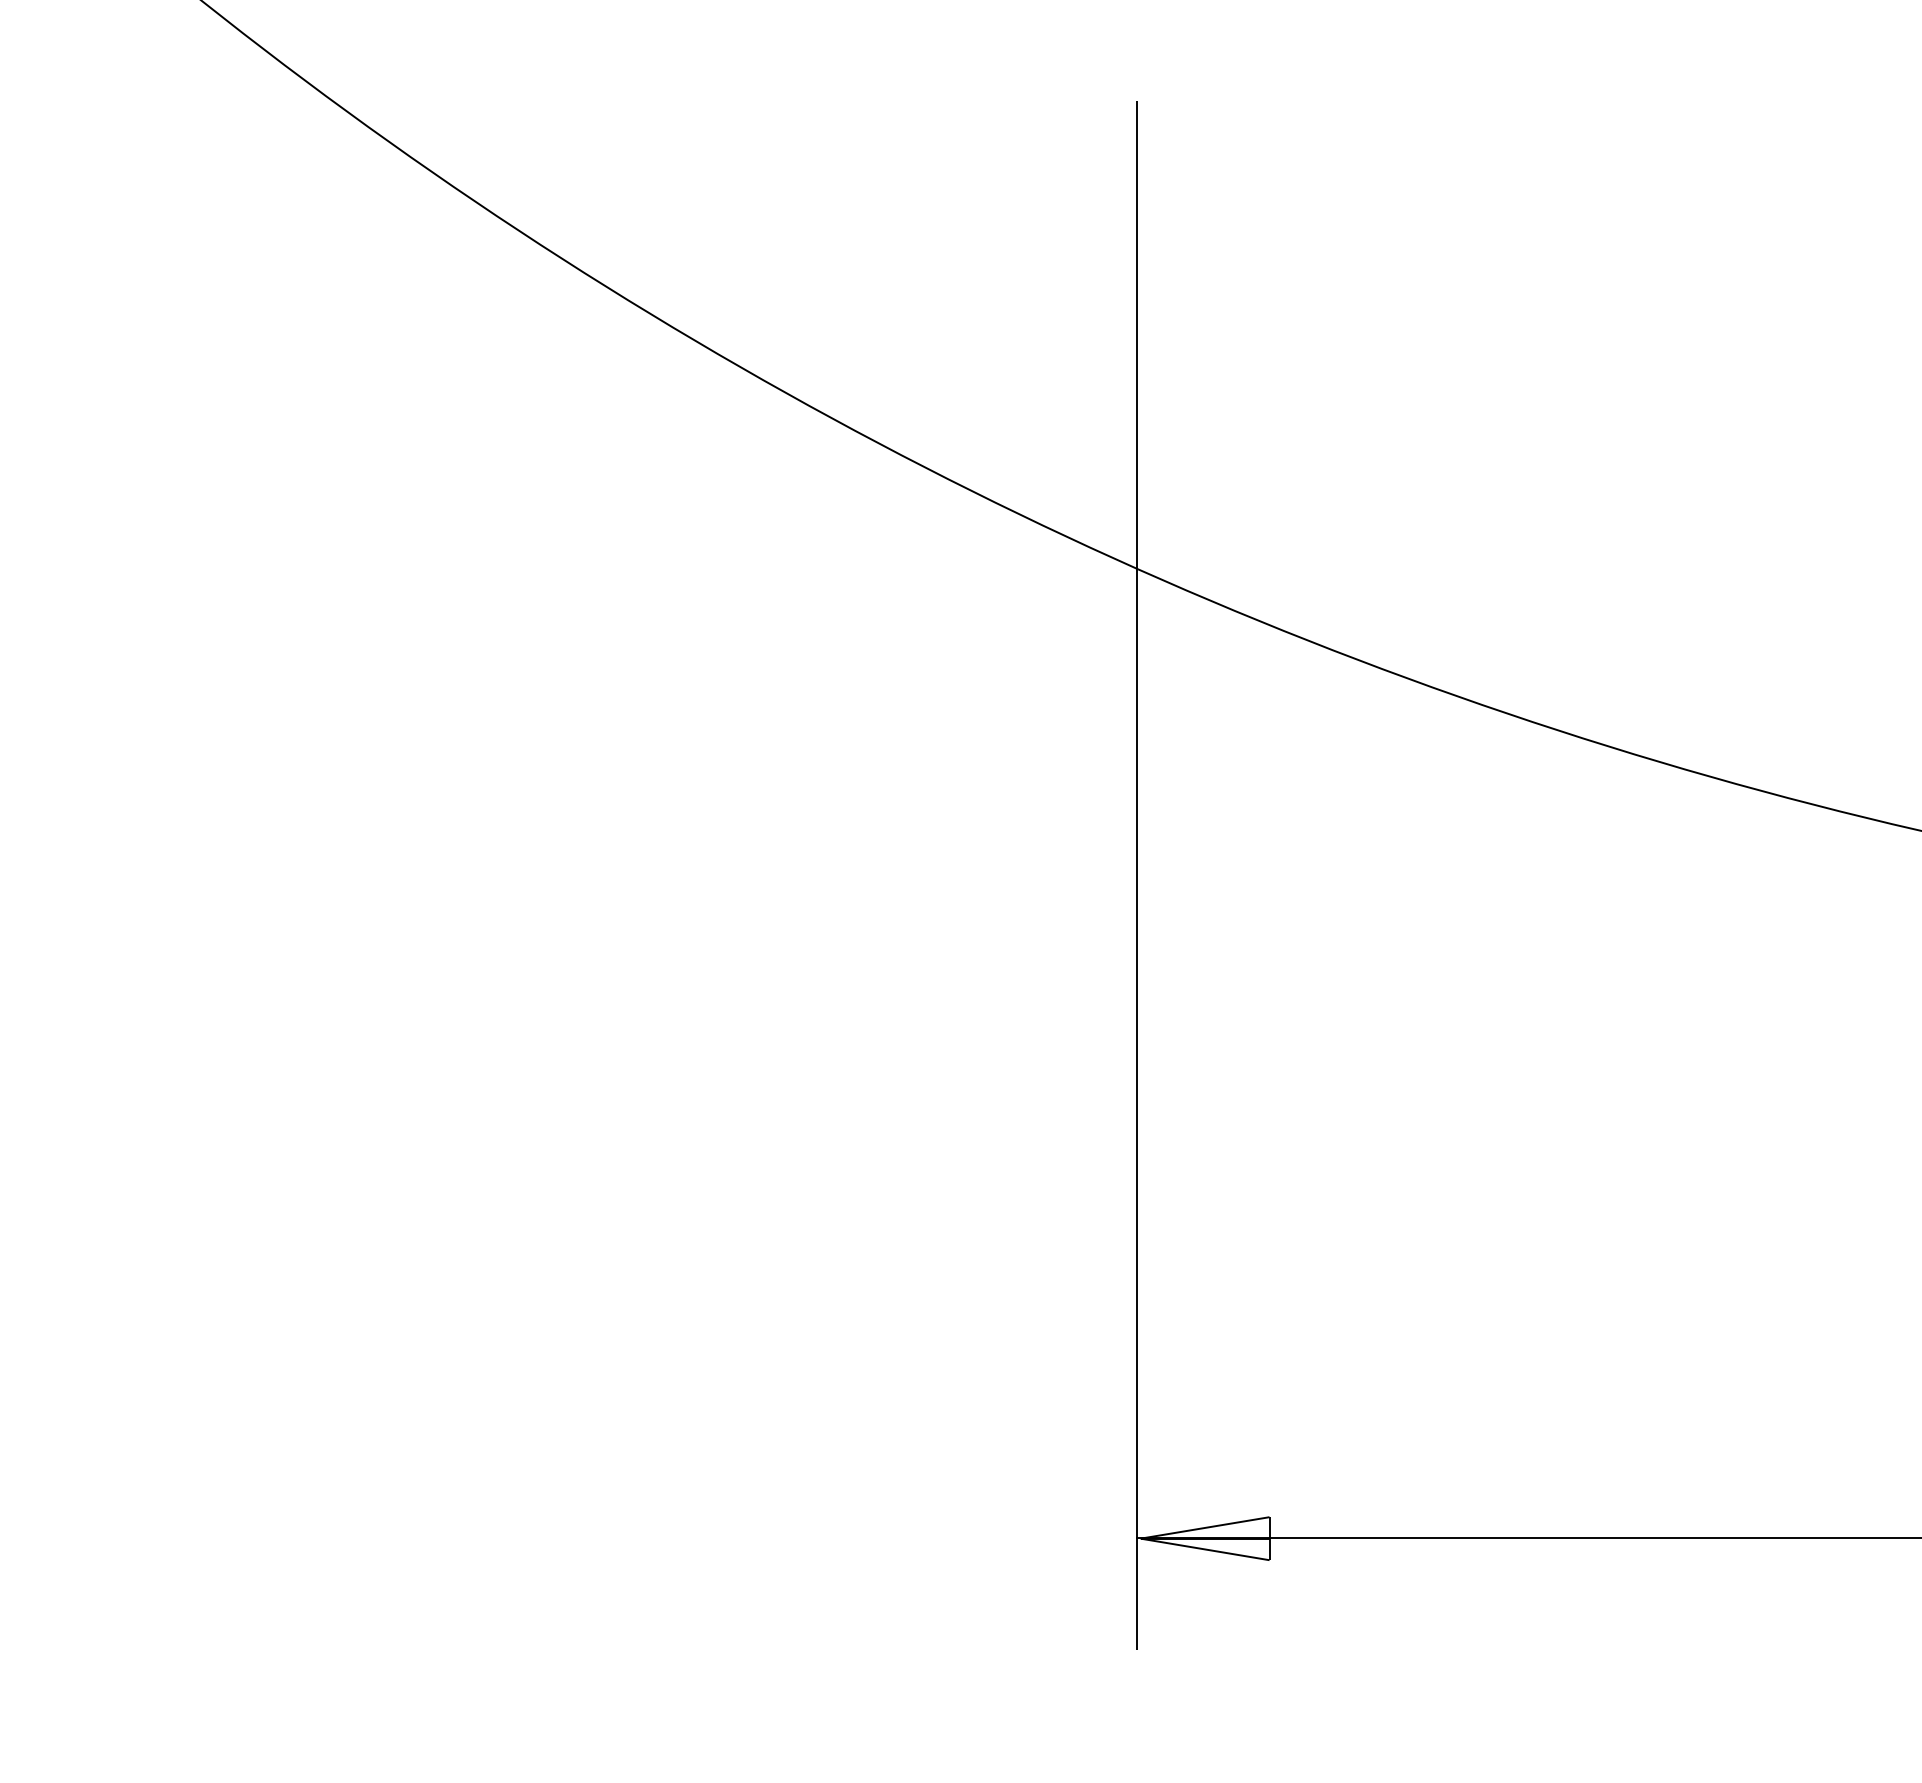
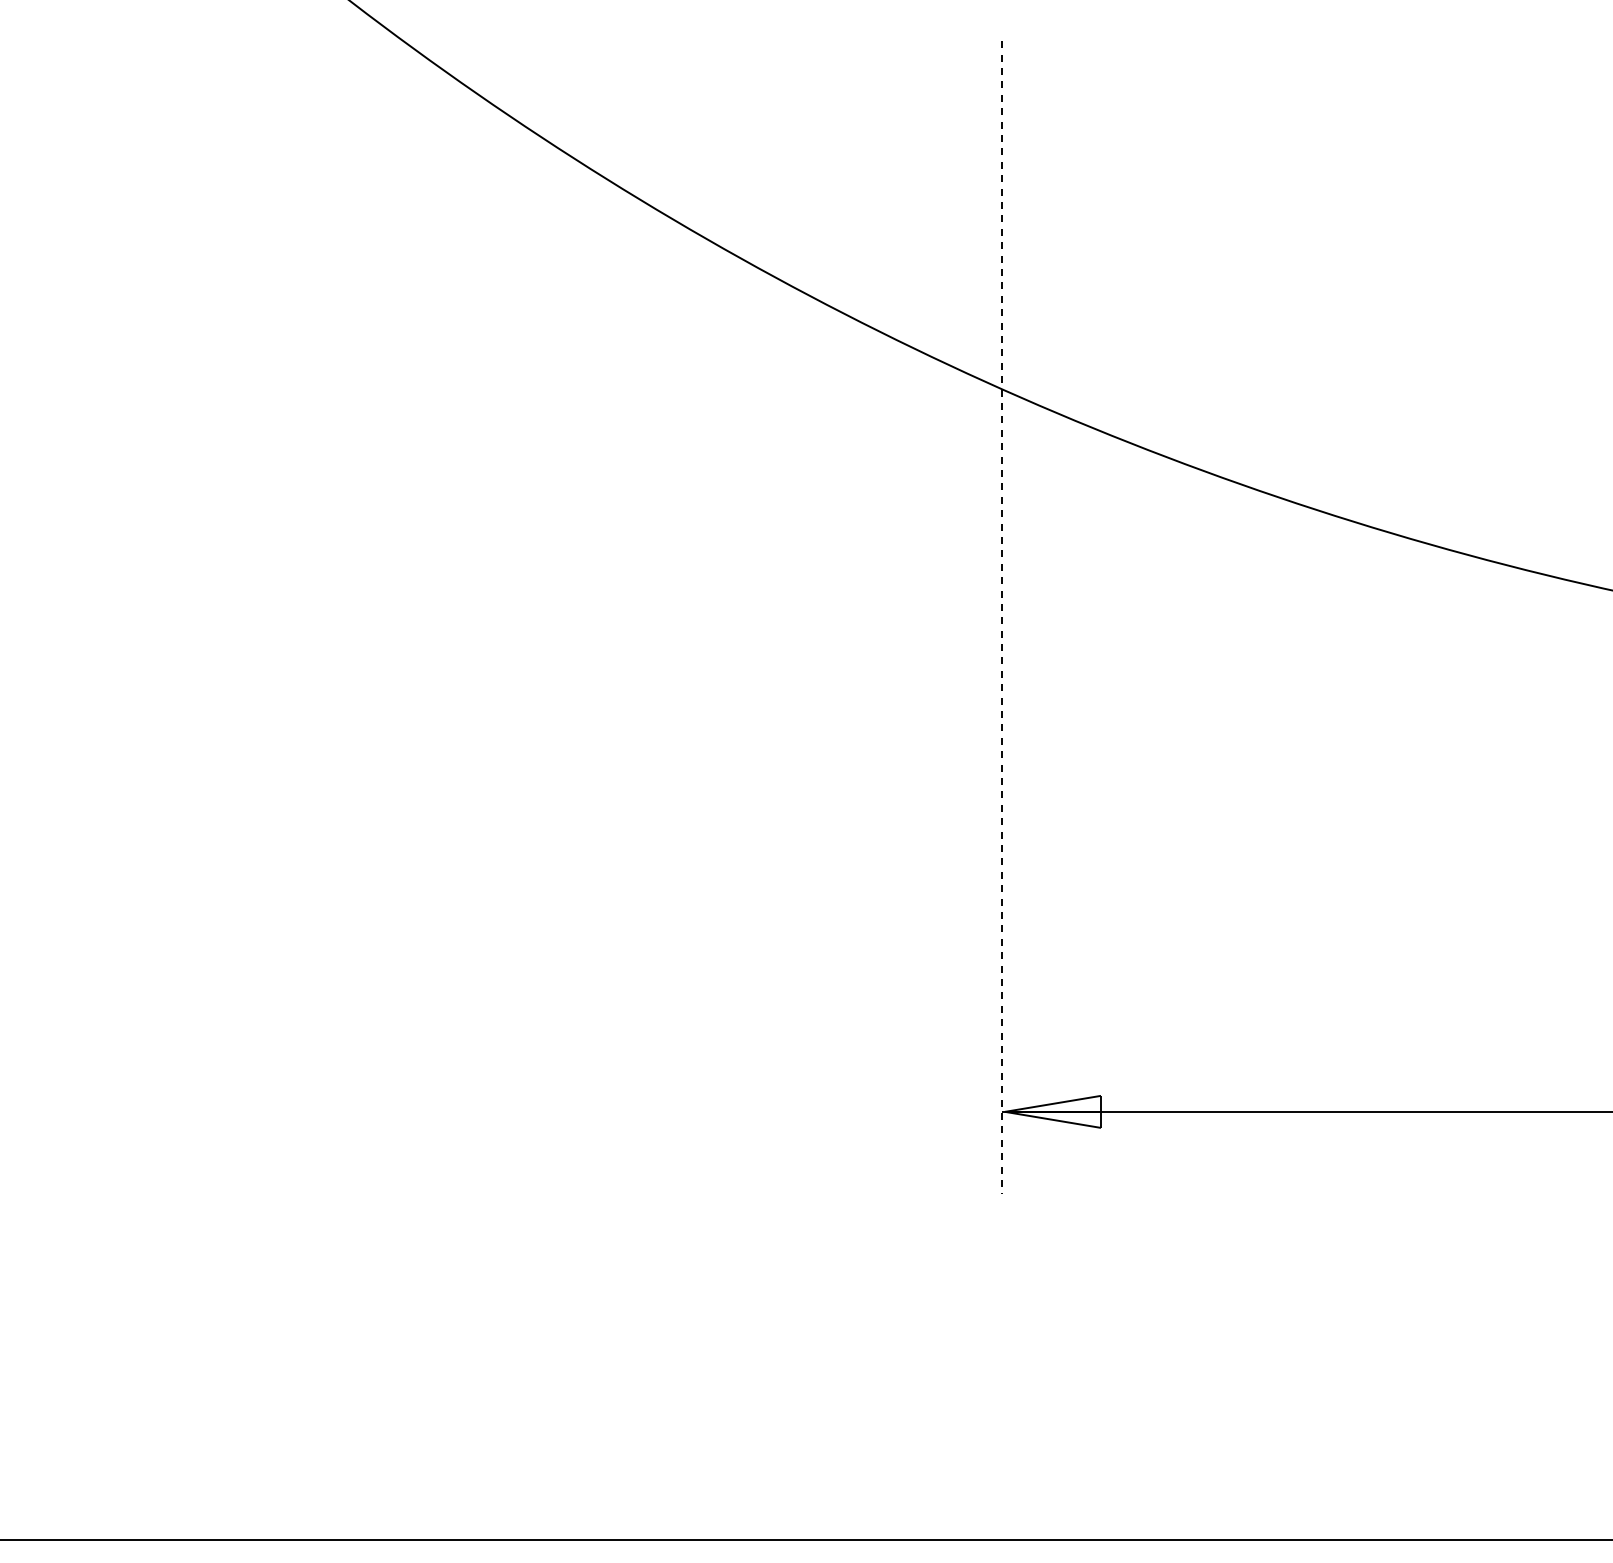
line: (1135, 875) -> (1001, 617), solid -> dashed

